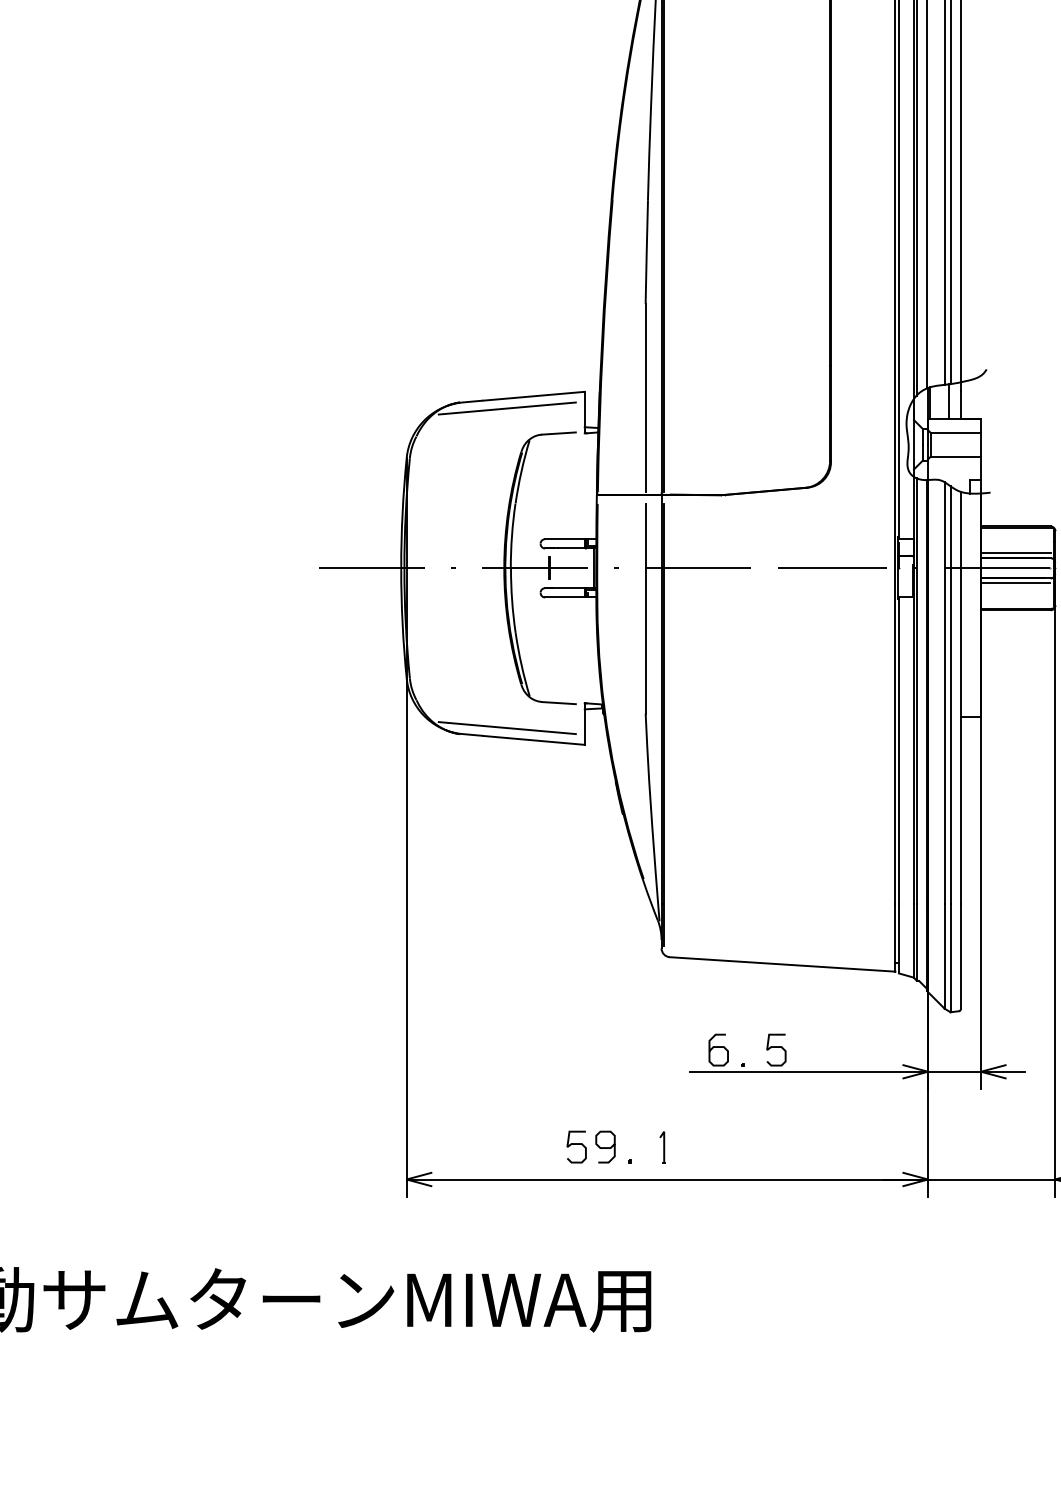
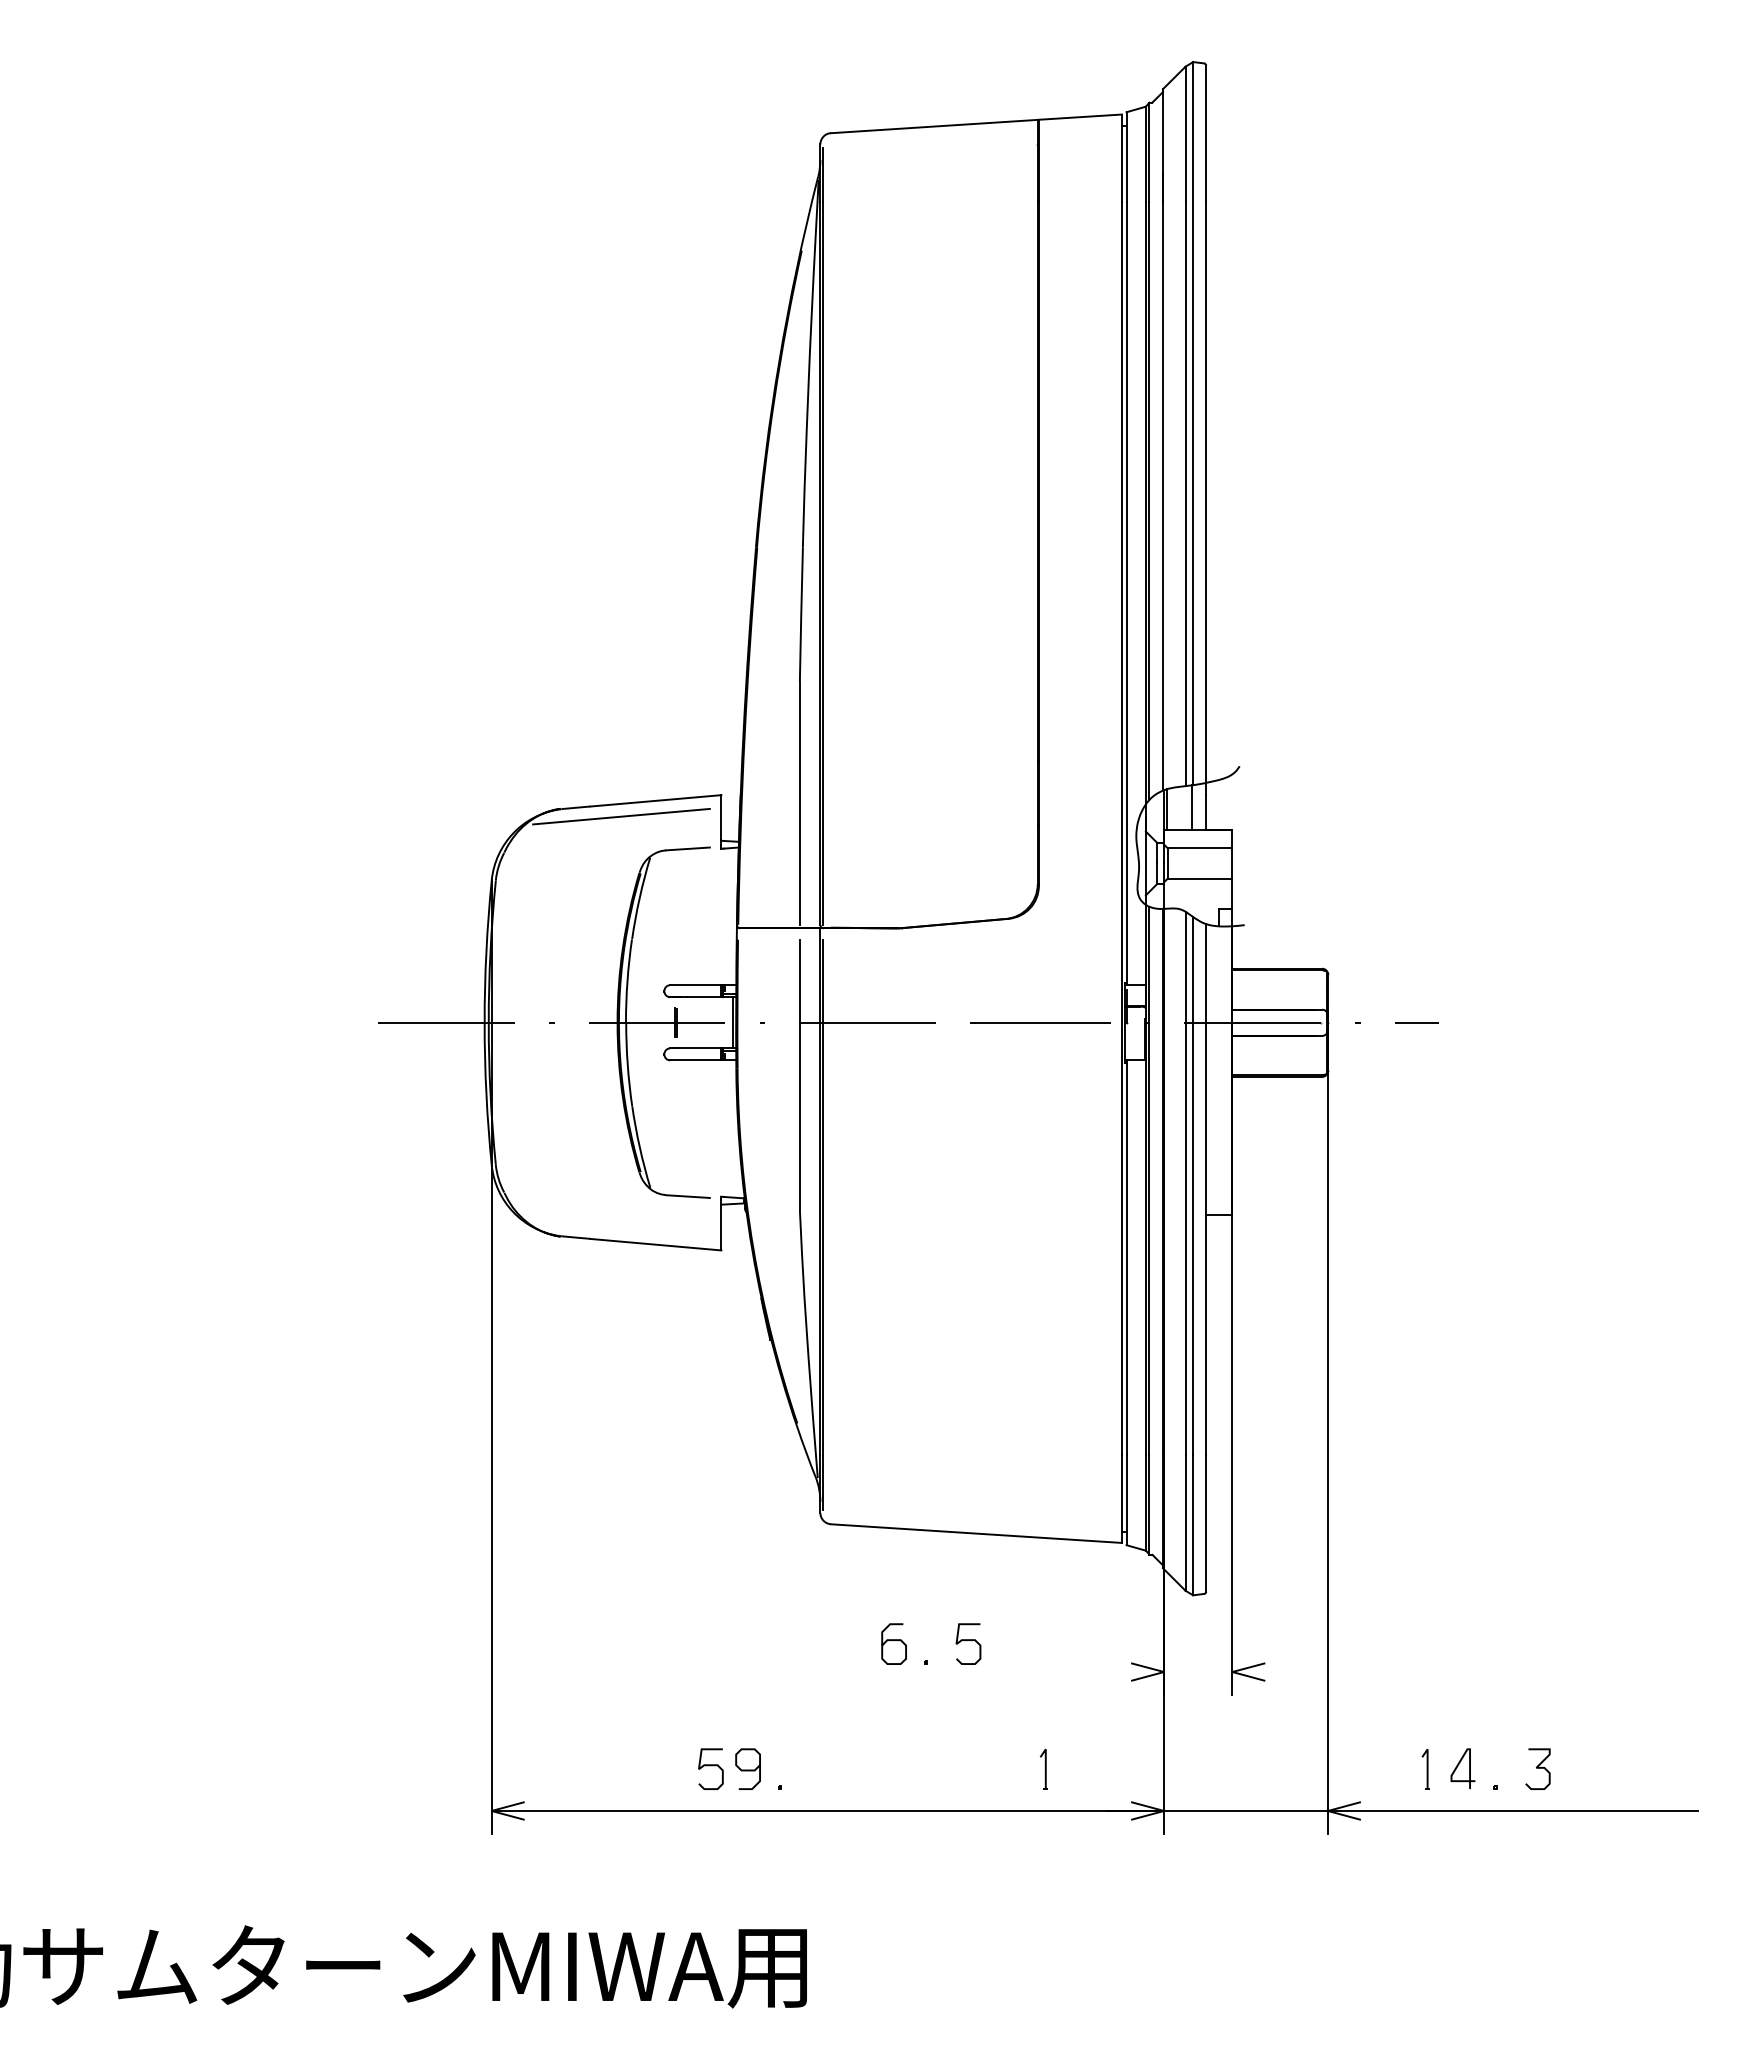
line: (1016, 553) -> (1277, 1003), removed
line: (1015, 583) -> (1276, 1042), removed
line: (507, 727) -> (621, 1228), removed
line: (857, 1072) -> (1072, 1672), removed
part: (662, 1147) -> (1043, 1769), moved

